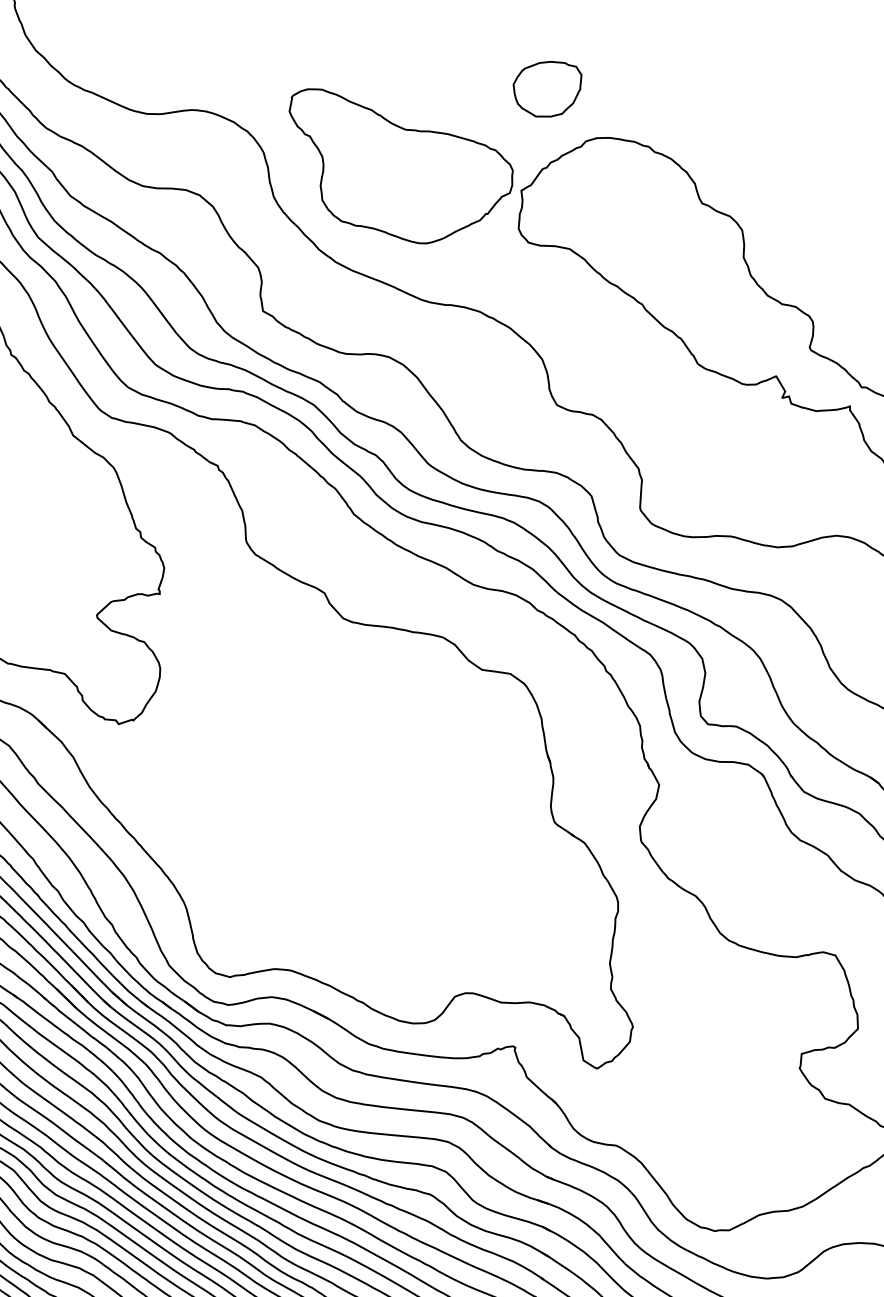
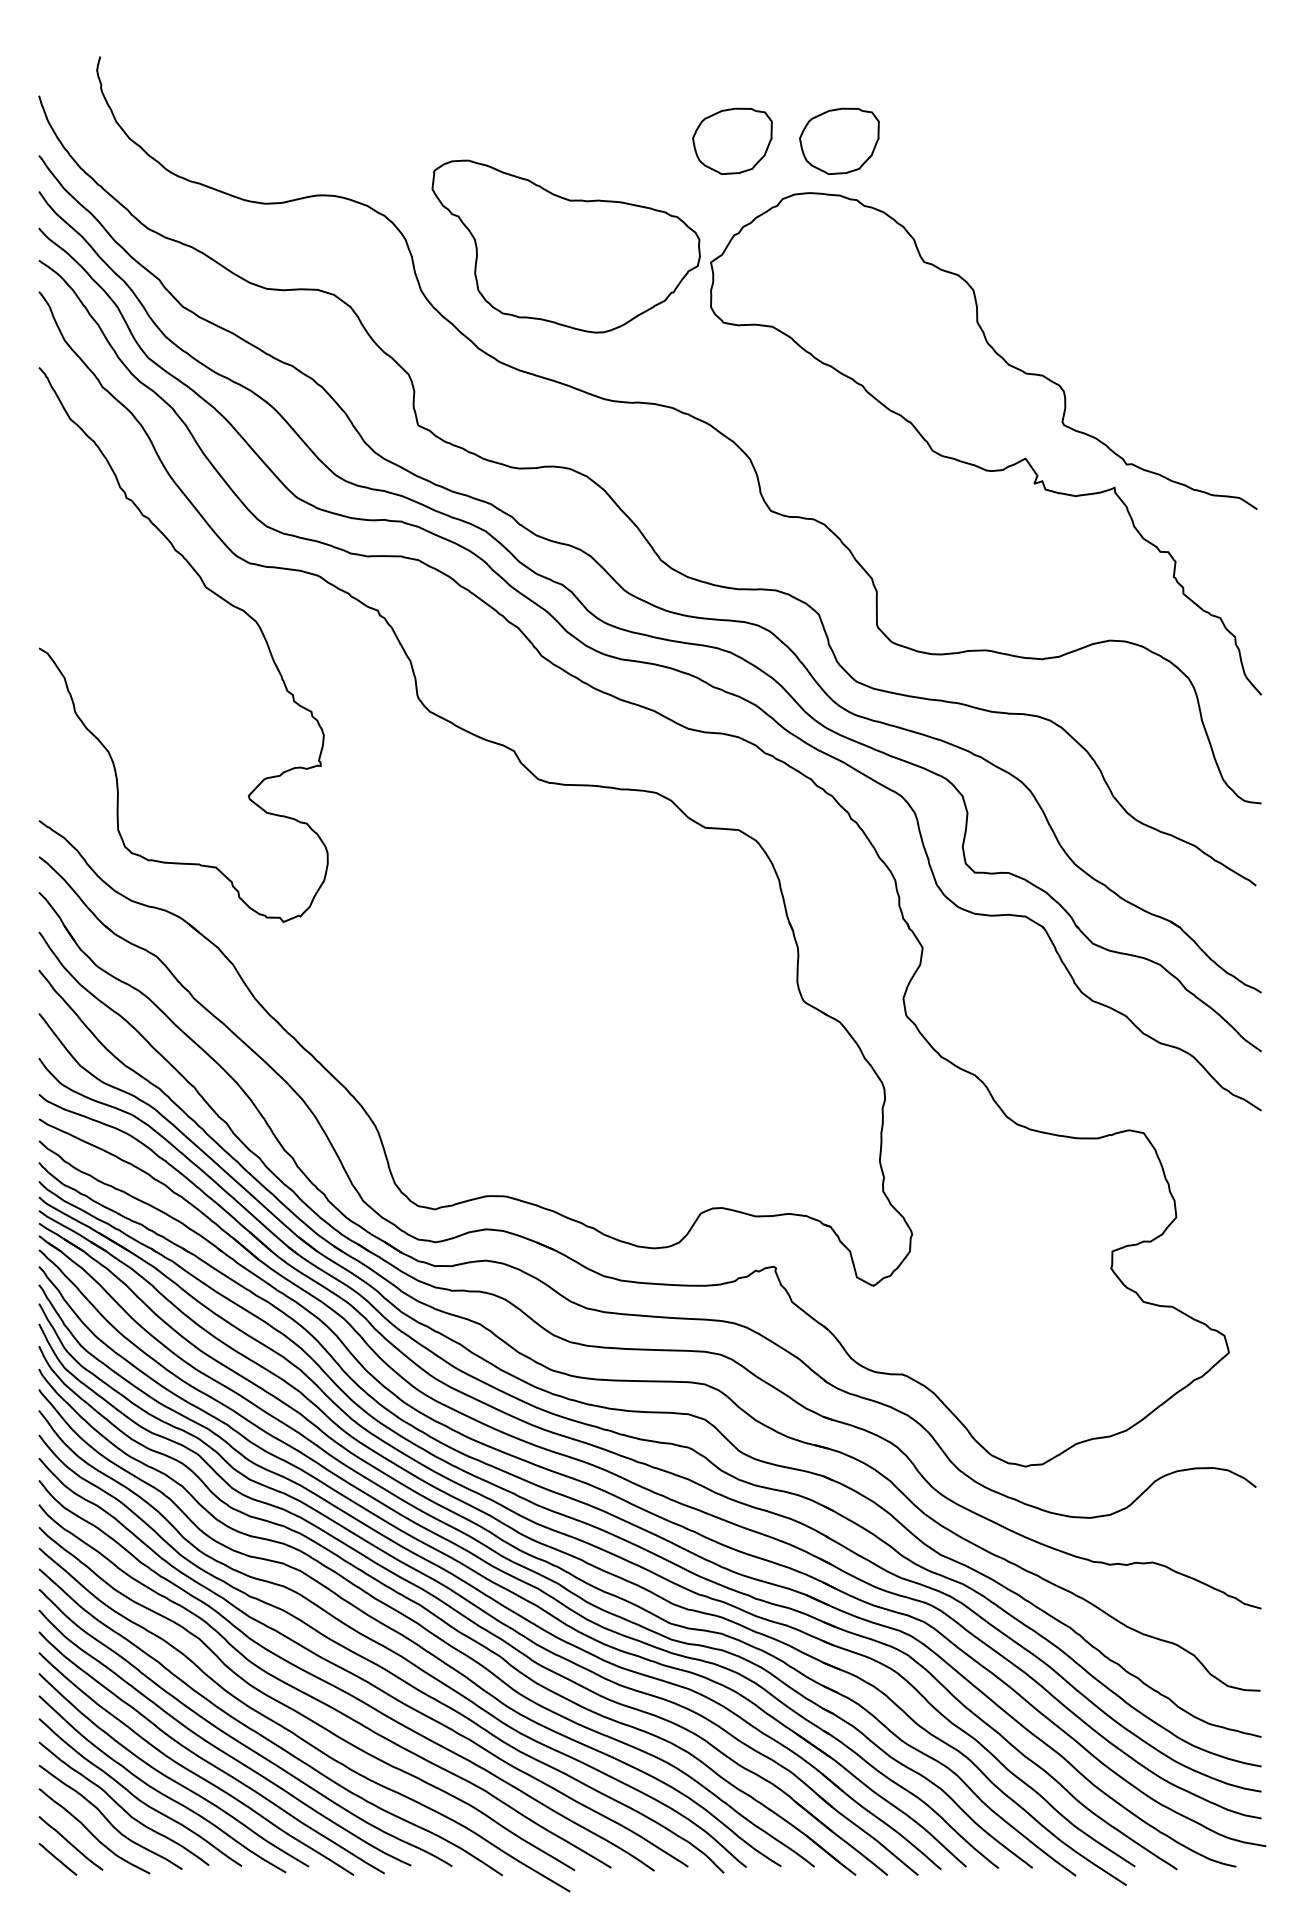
part: (637, 95) -> (839, 140), added

